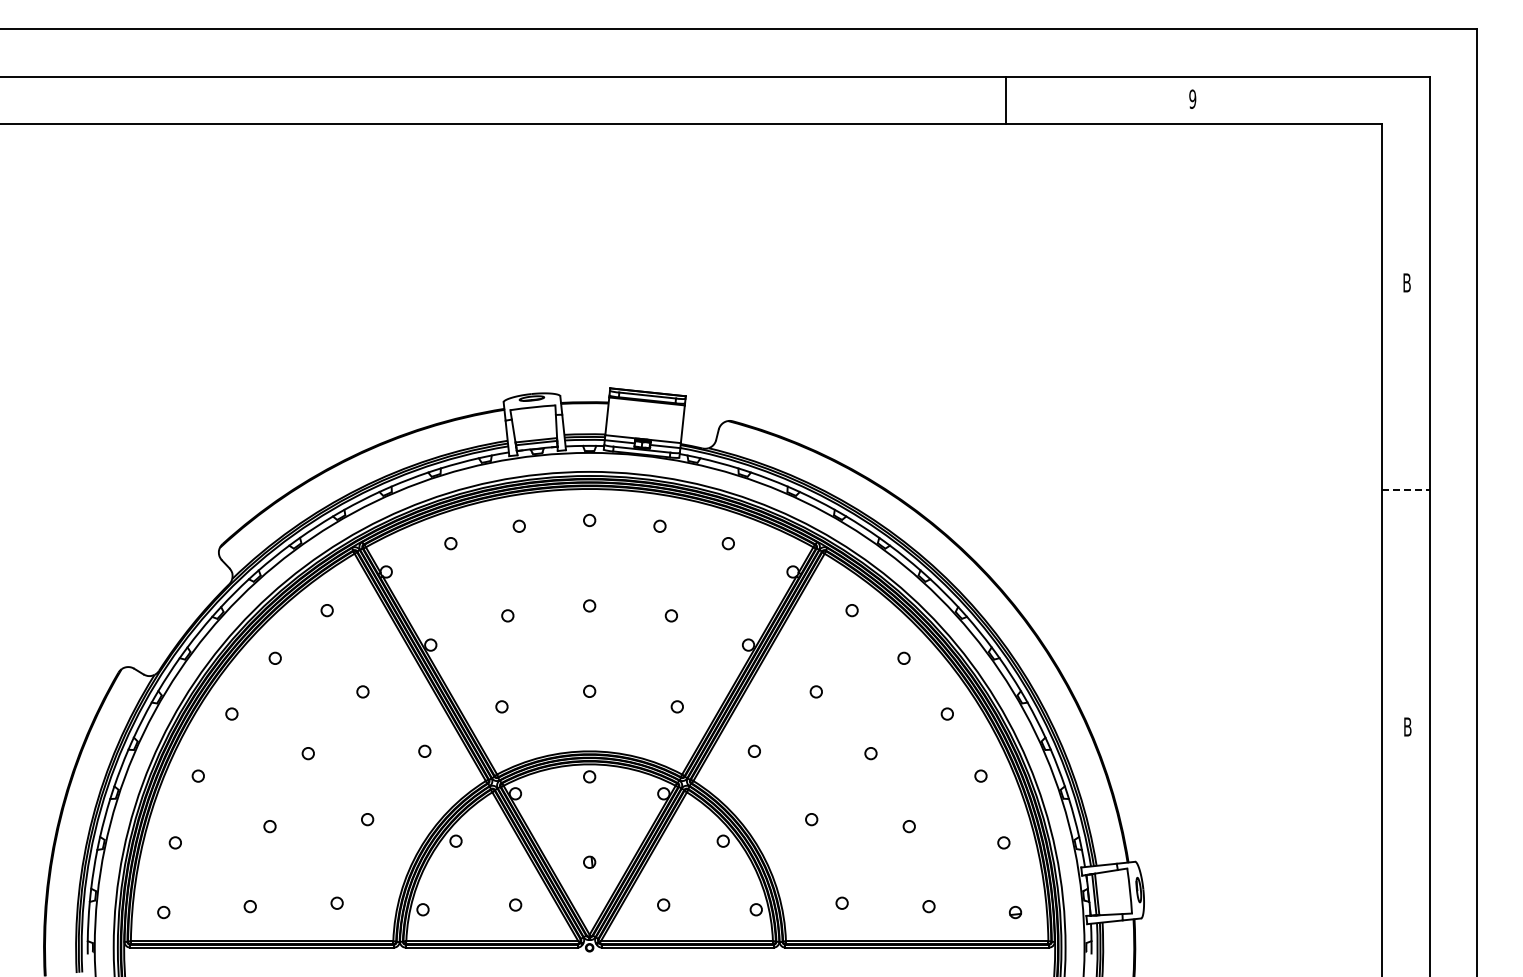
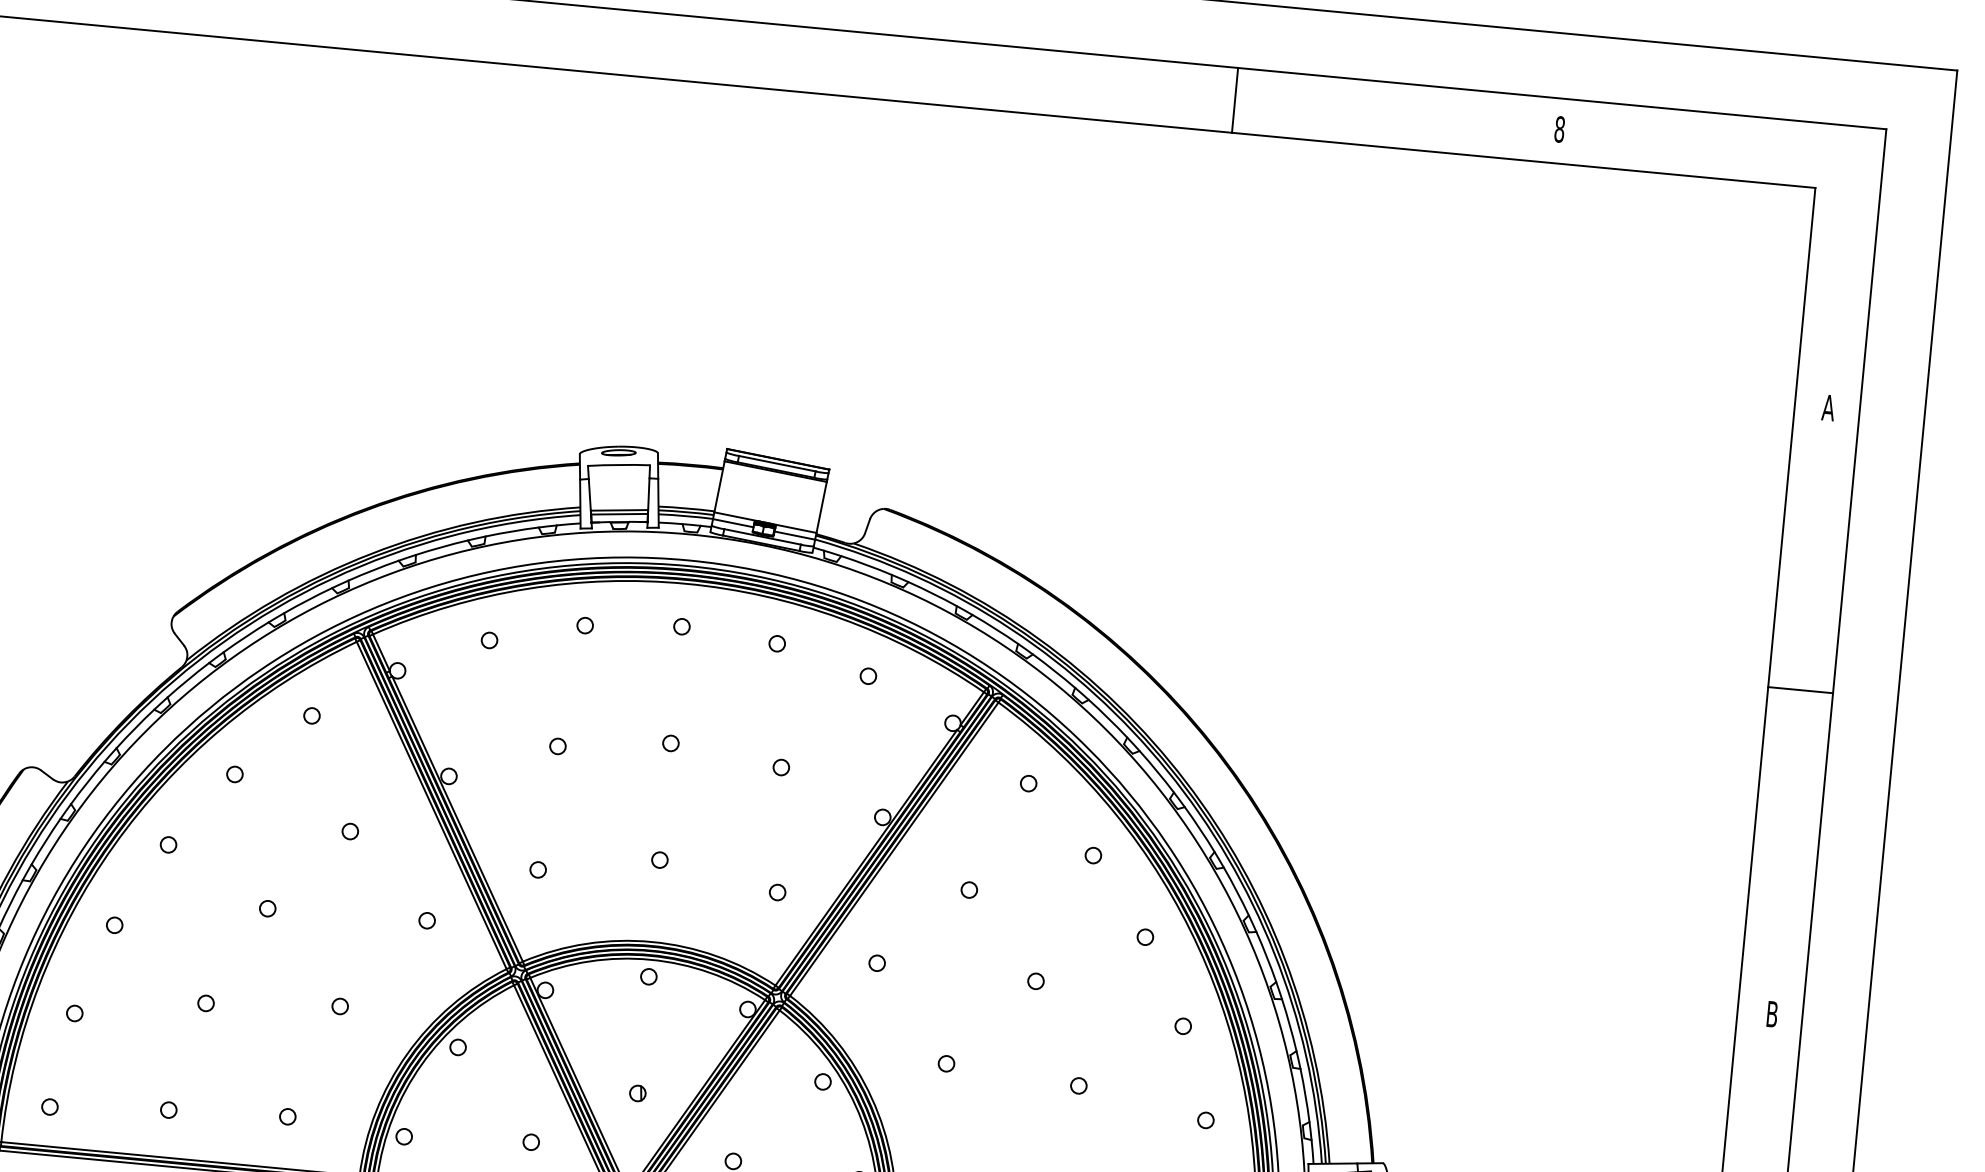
text: (1192, 98) -> (1559, 128), 9 -> 8
line: (1006, 100) -> (1235, 100), moved
text: (1406, 282) -> (1827, 407), B -> A
line: (1406, 489) -> (1801, 689), dashed -> solid

